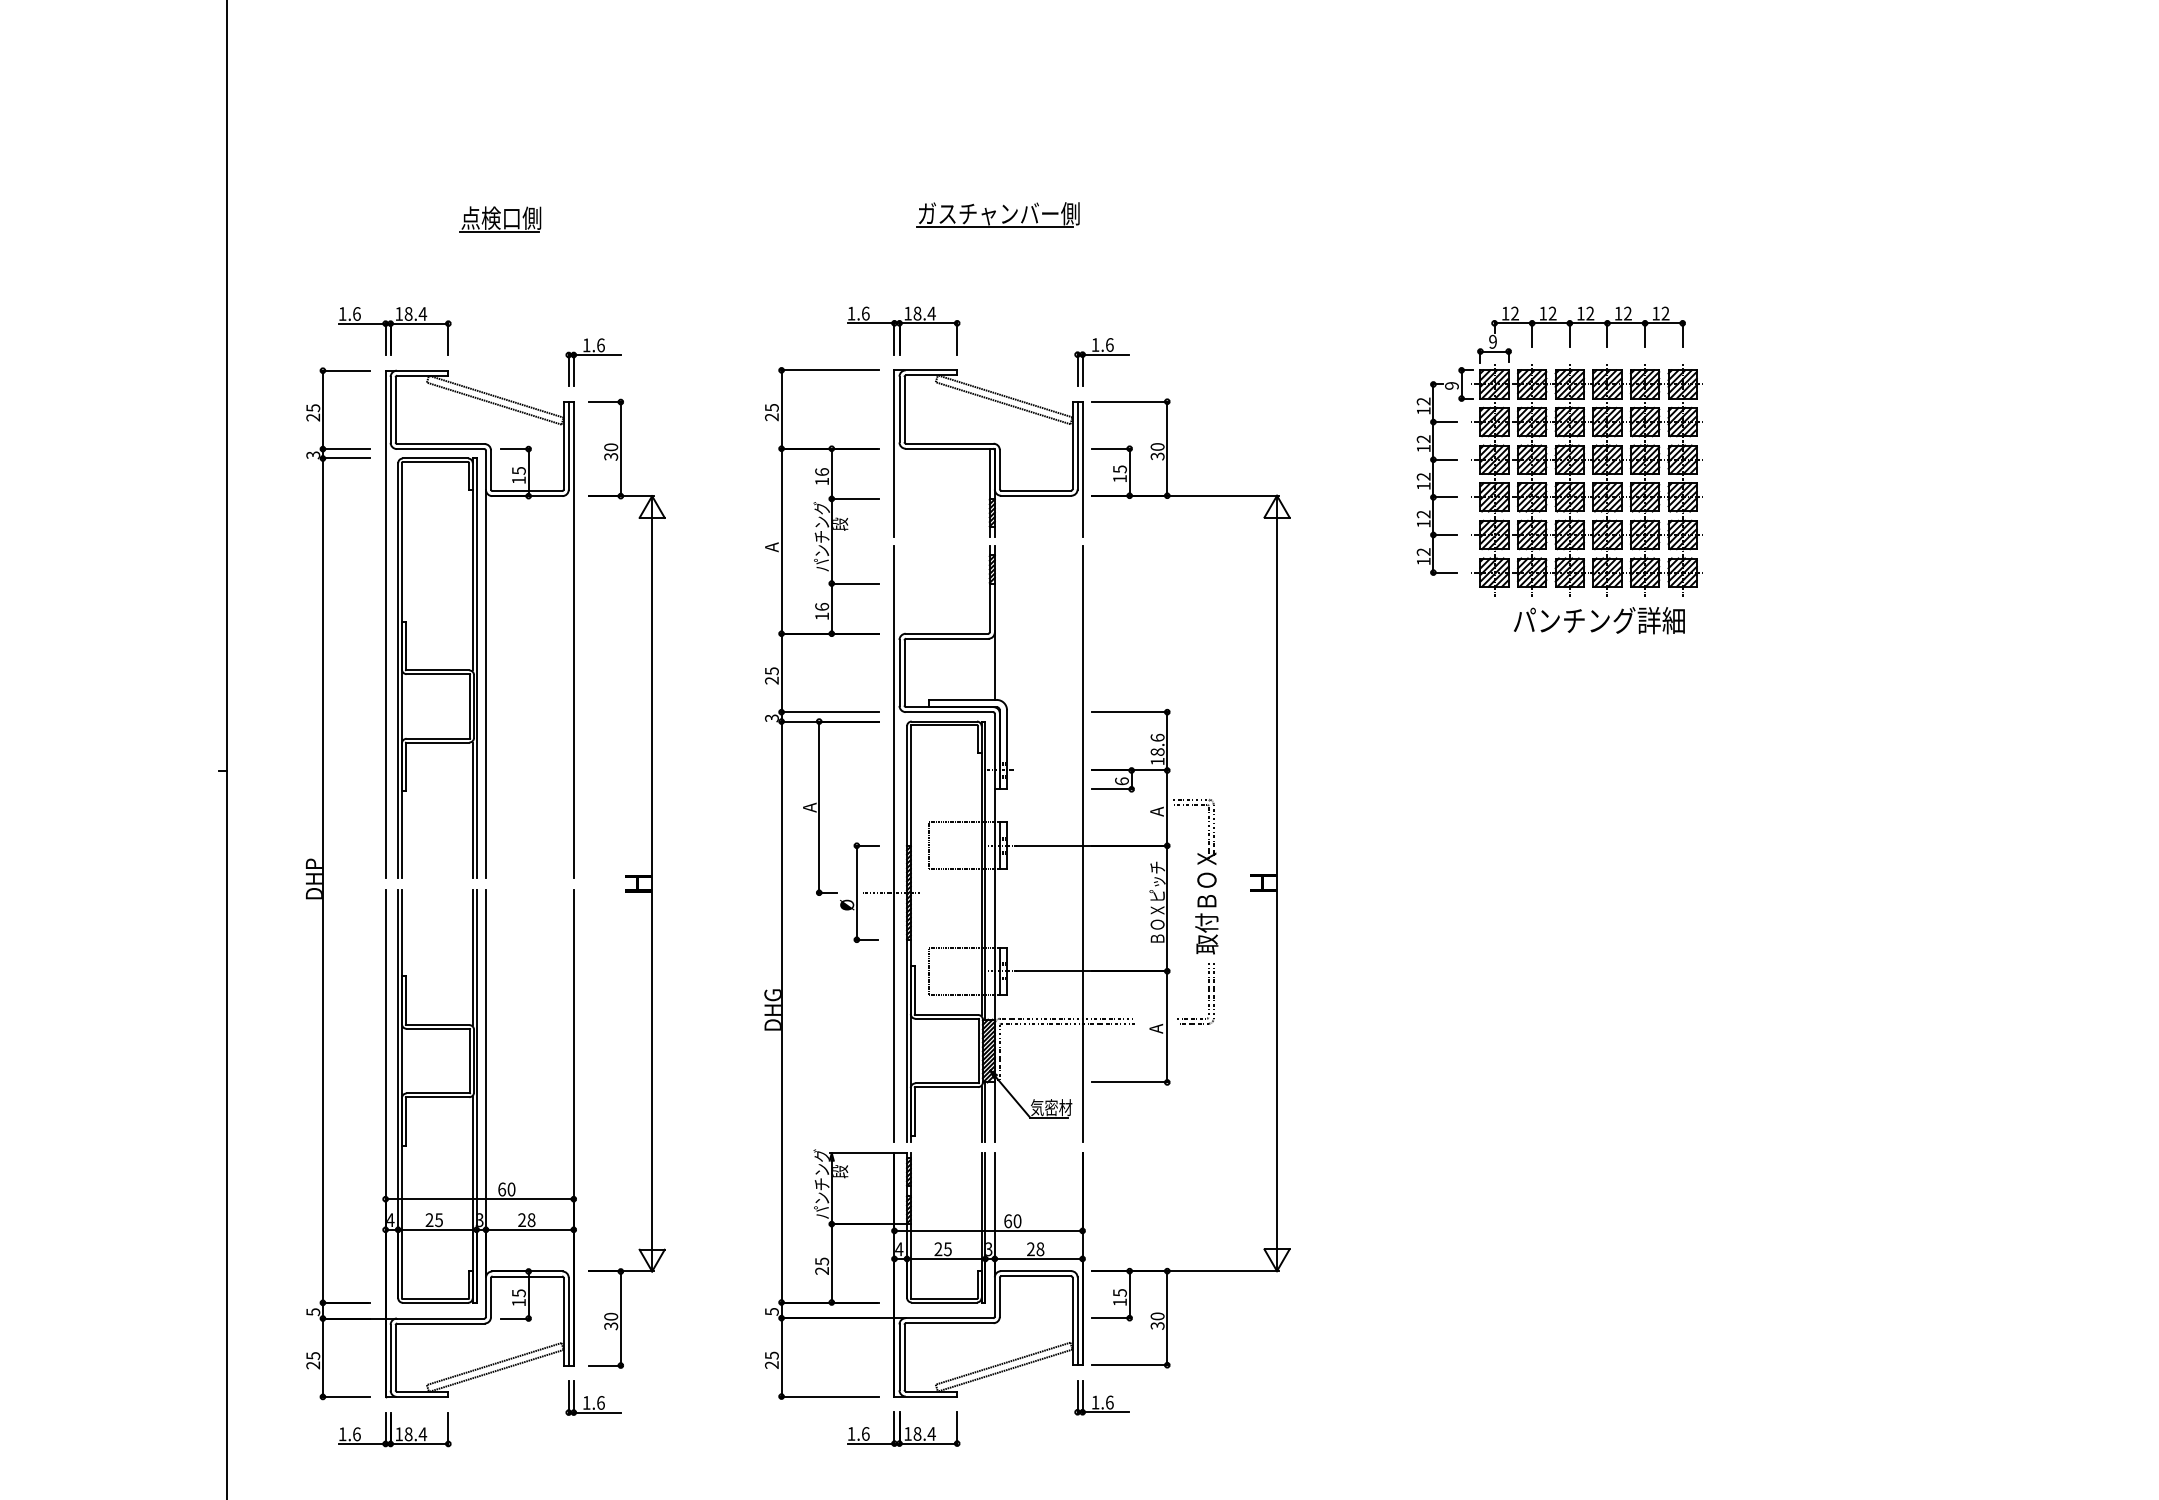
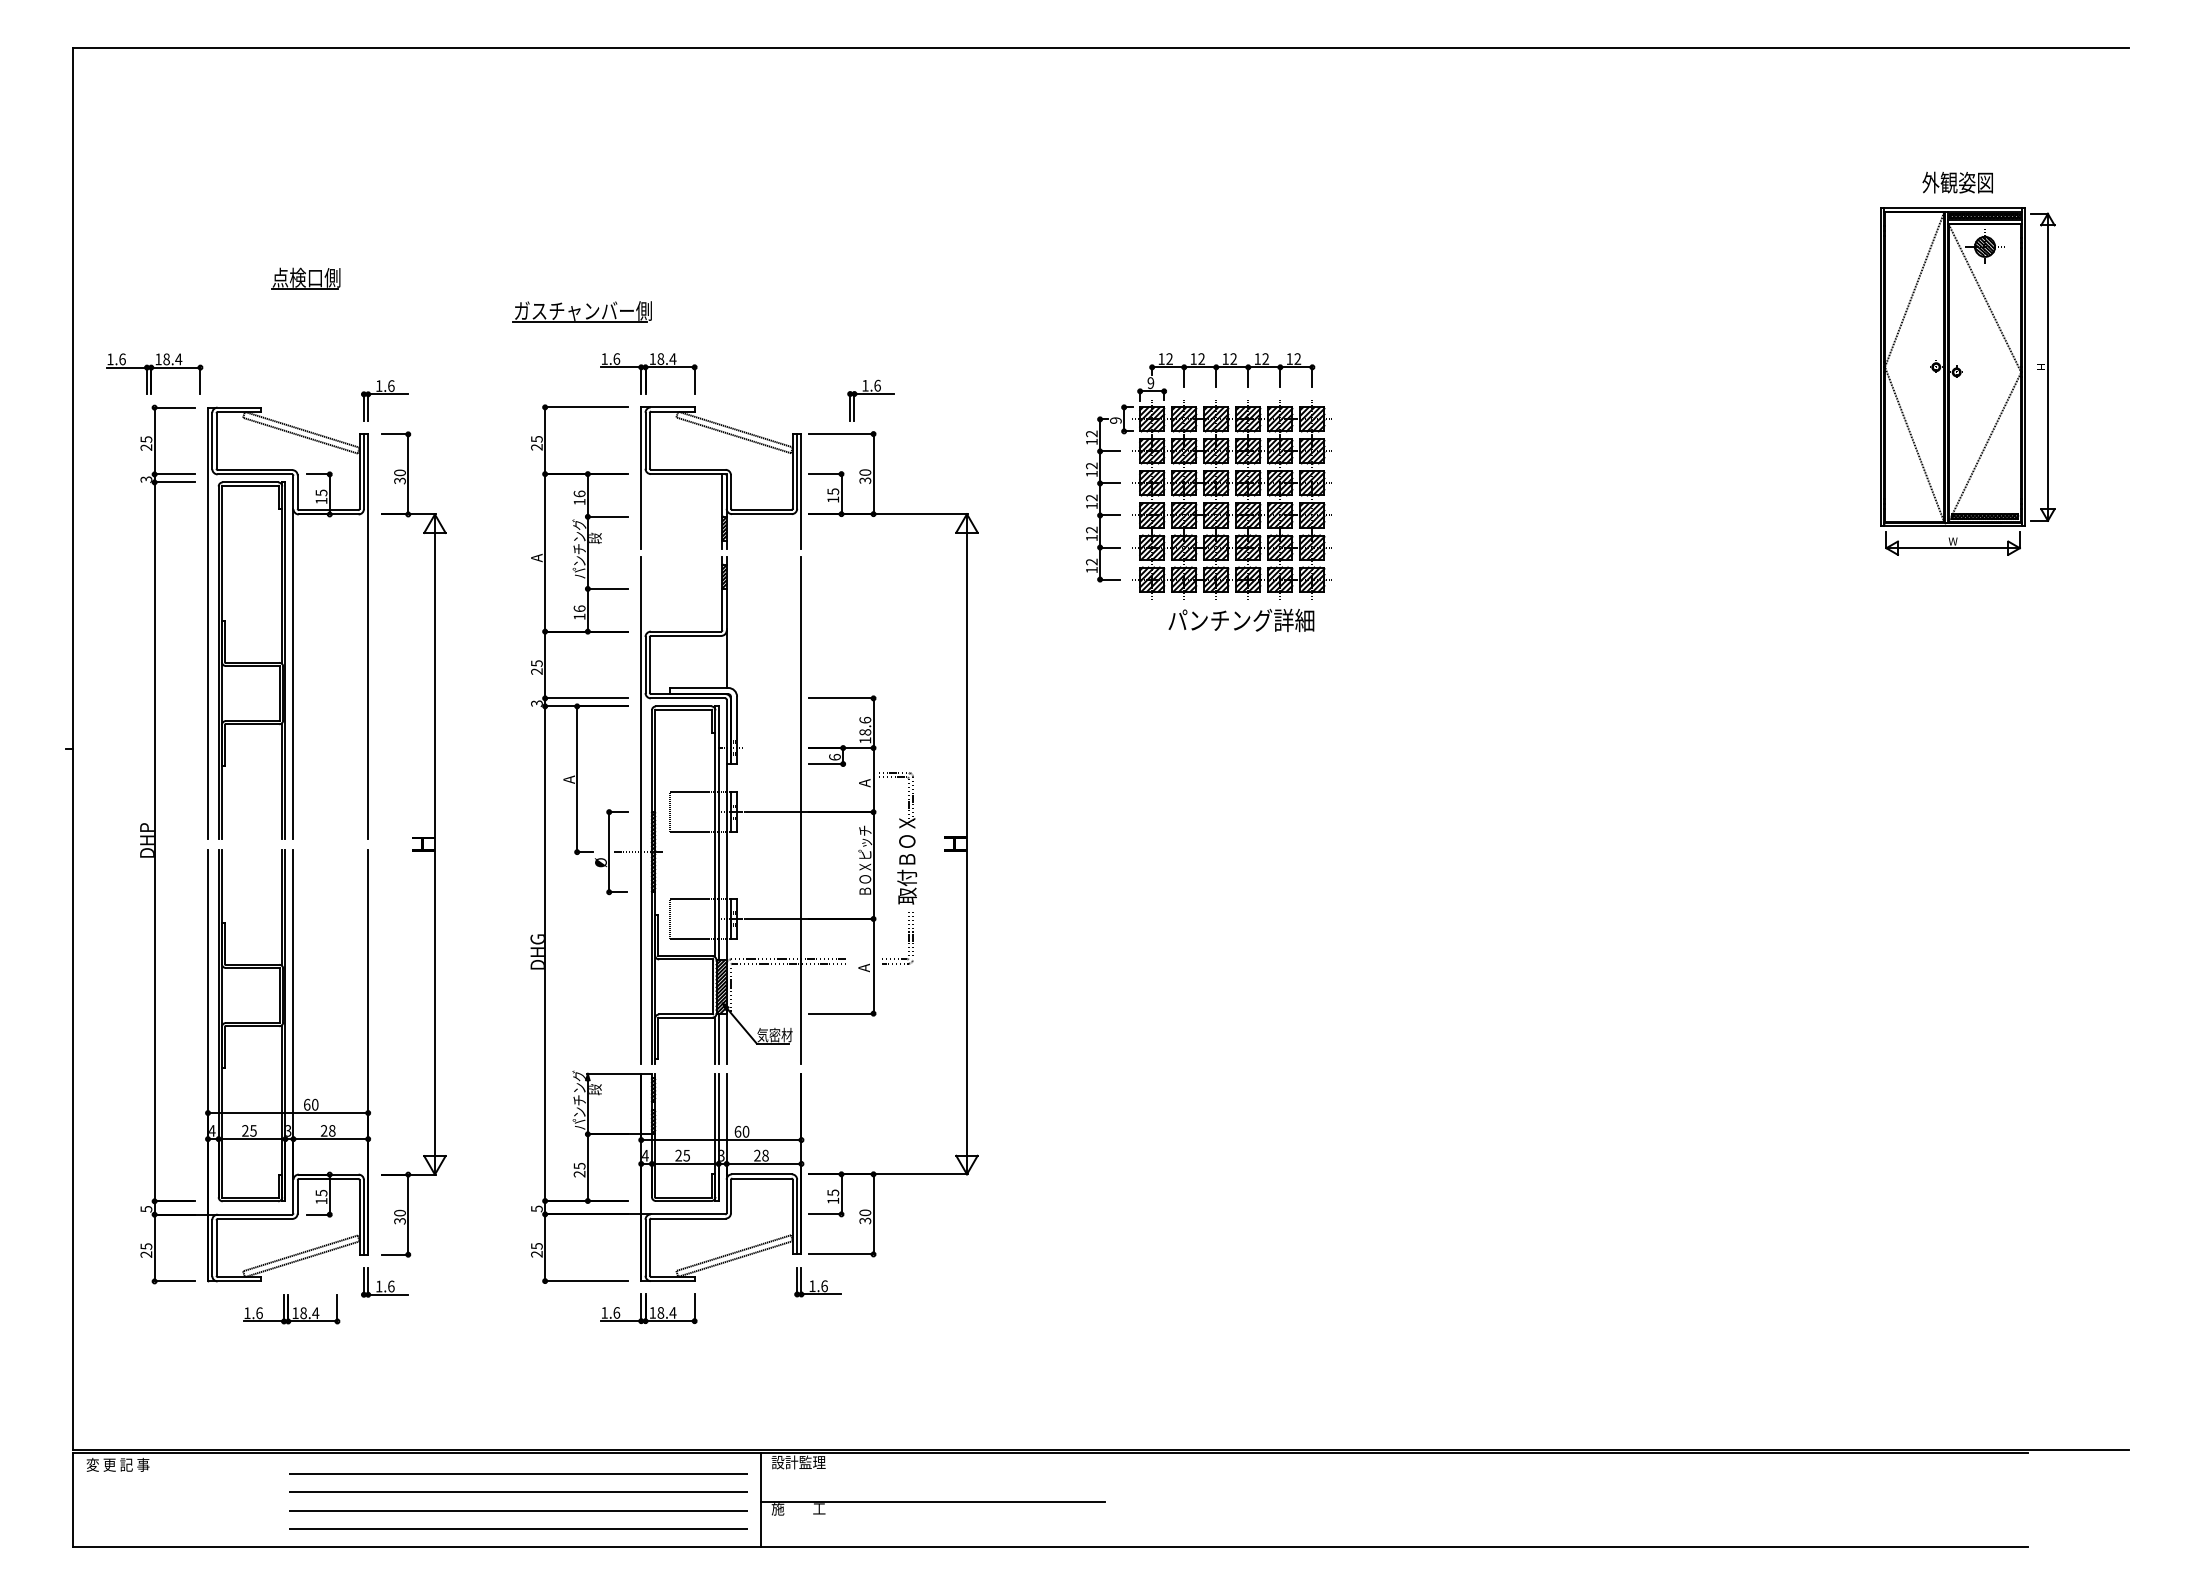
part: (996, 214) -> (581, 311), moved
part: (394, 330) -> (154, 373), moved
part: (1101, 362) -> (870, 400), moved
part: (394, 1429) -> (291, 1309), moved

